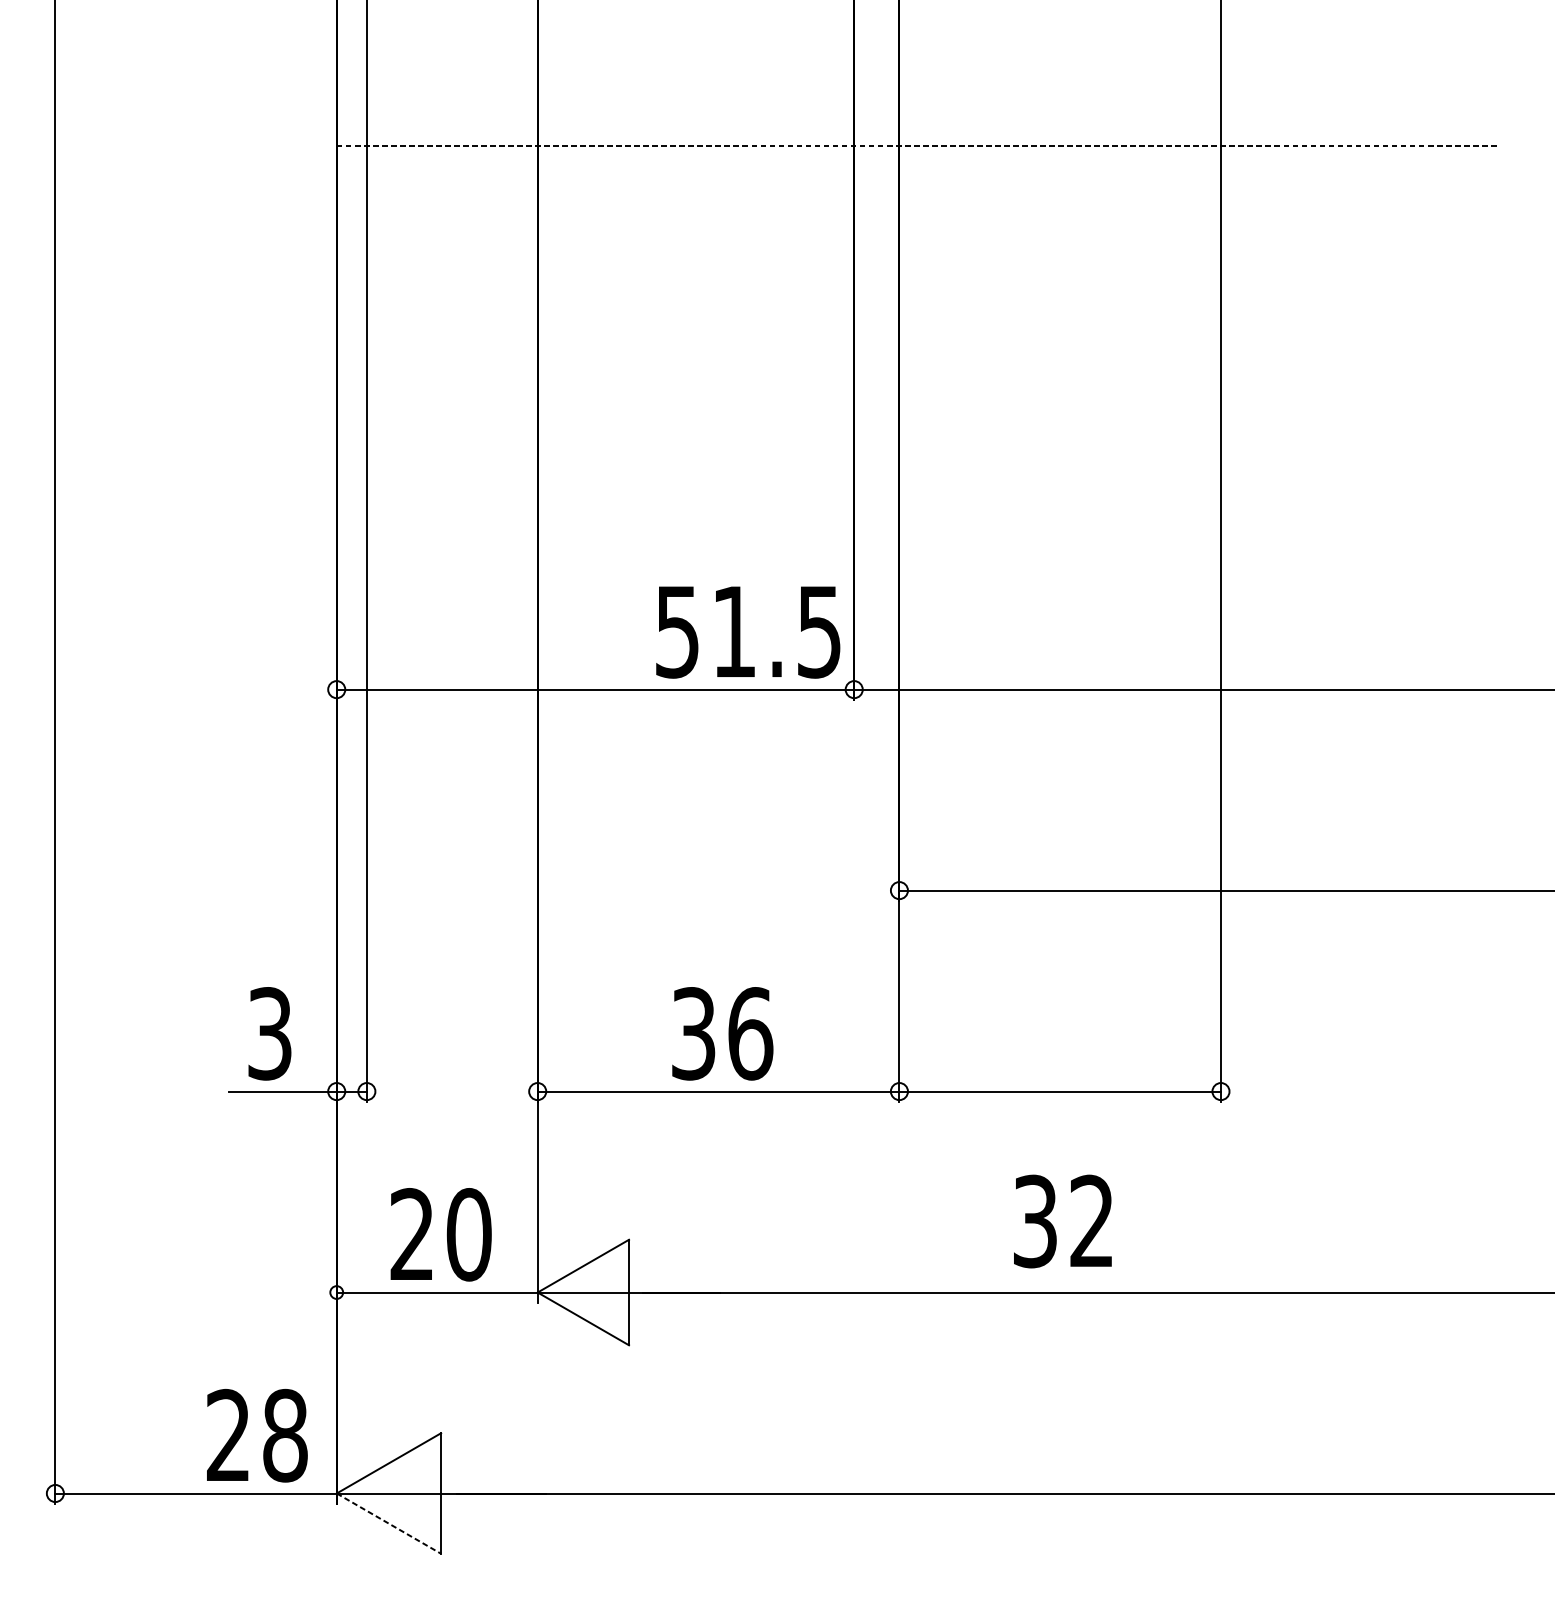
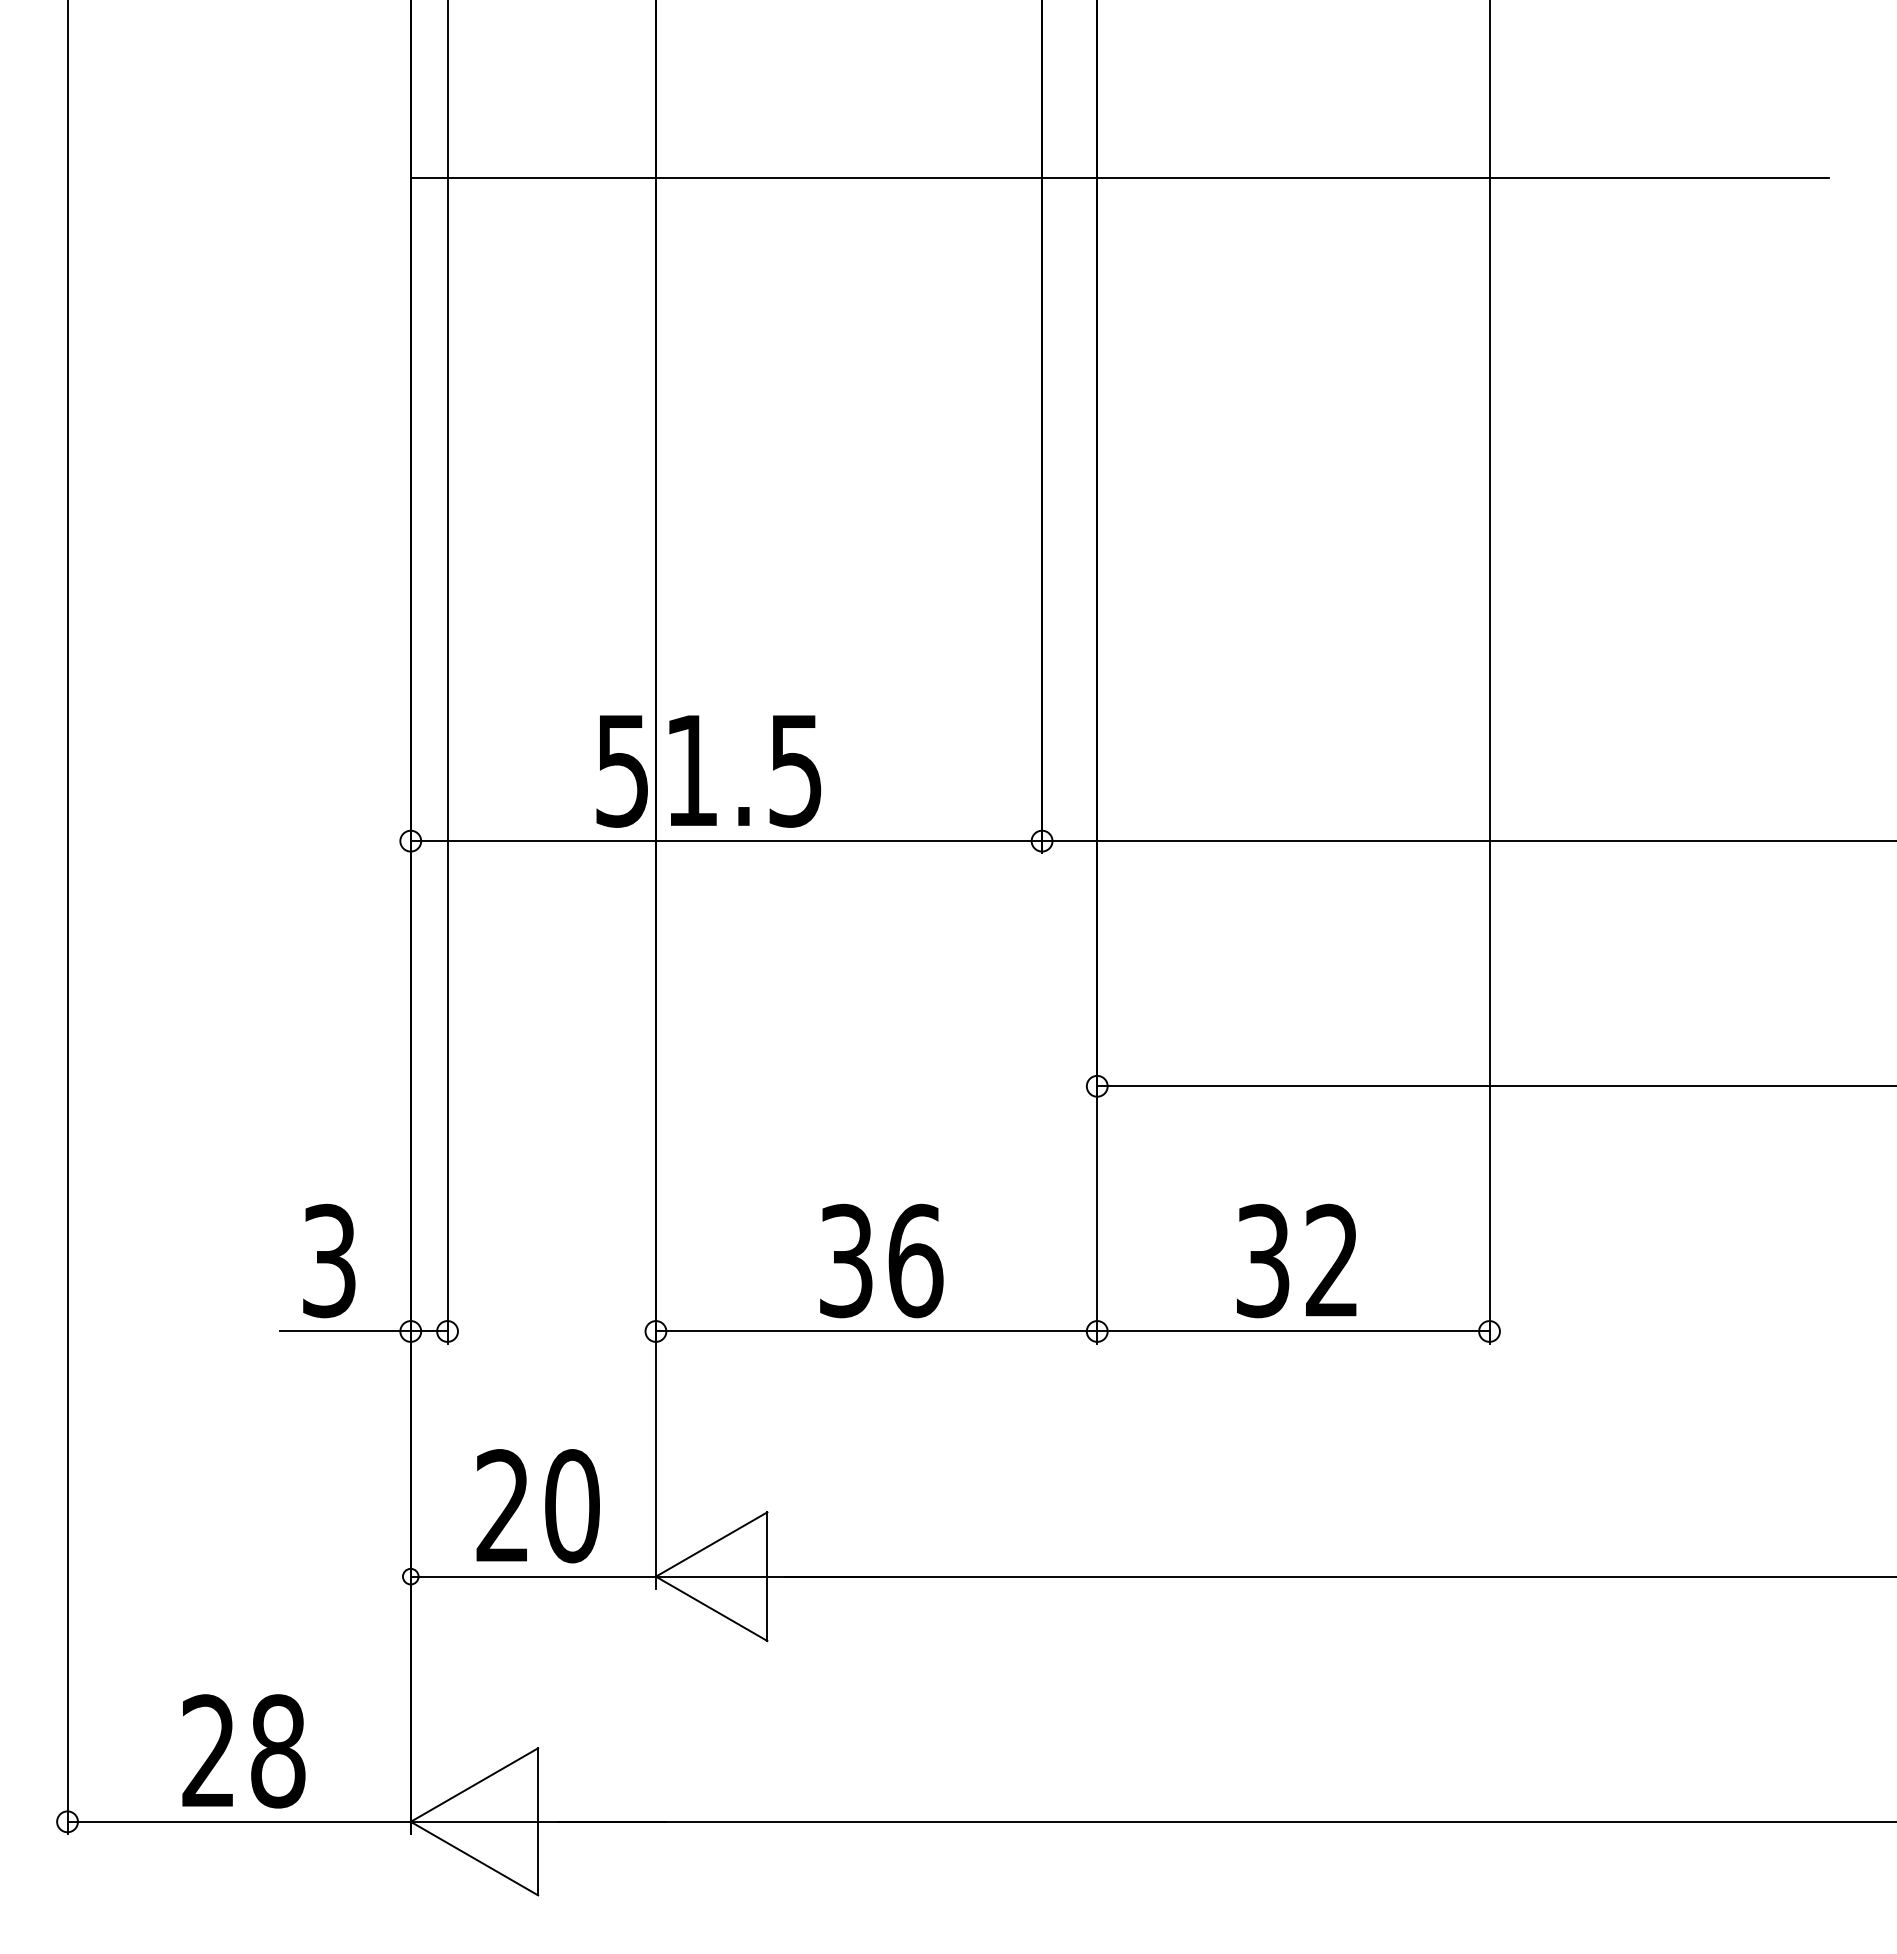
line: (917, 146) -> (1119, 178), dashed -> solid
text: (747, 632) -> (708, 771), moved
text: (1062, 1221) -> (1296, 1260), moved
text: (256, 1435) -> (243, 1751), moved
line: (388, 1523) -> (474, 1858), dashed -> solid

